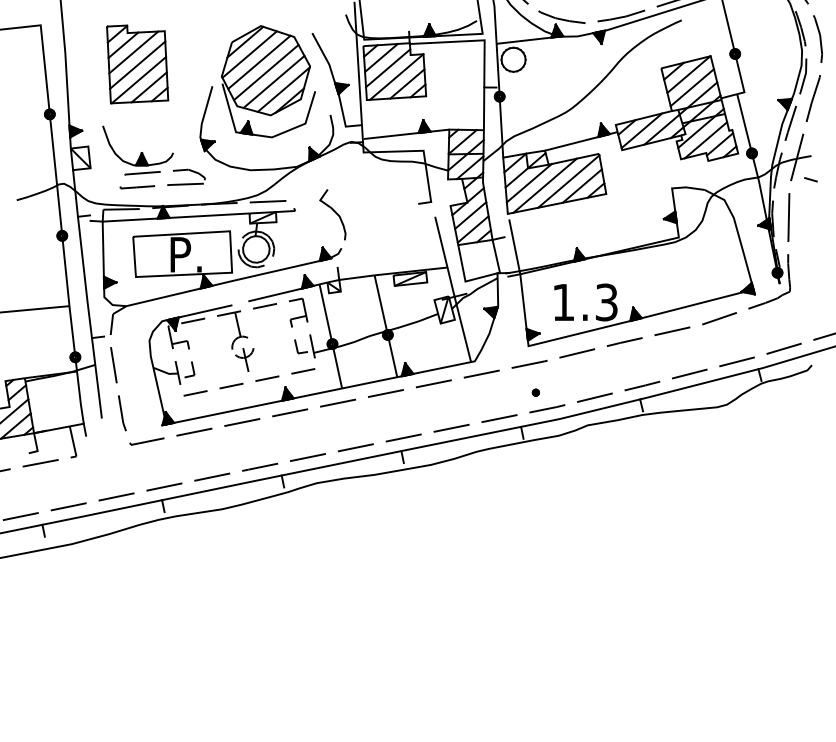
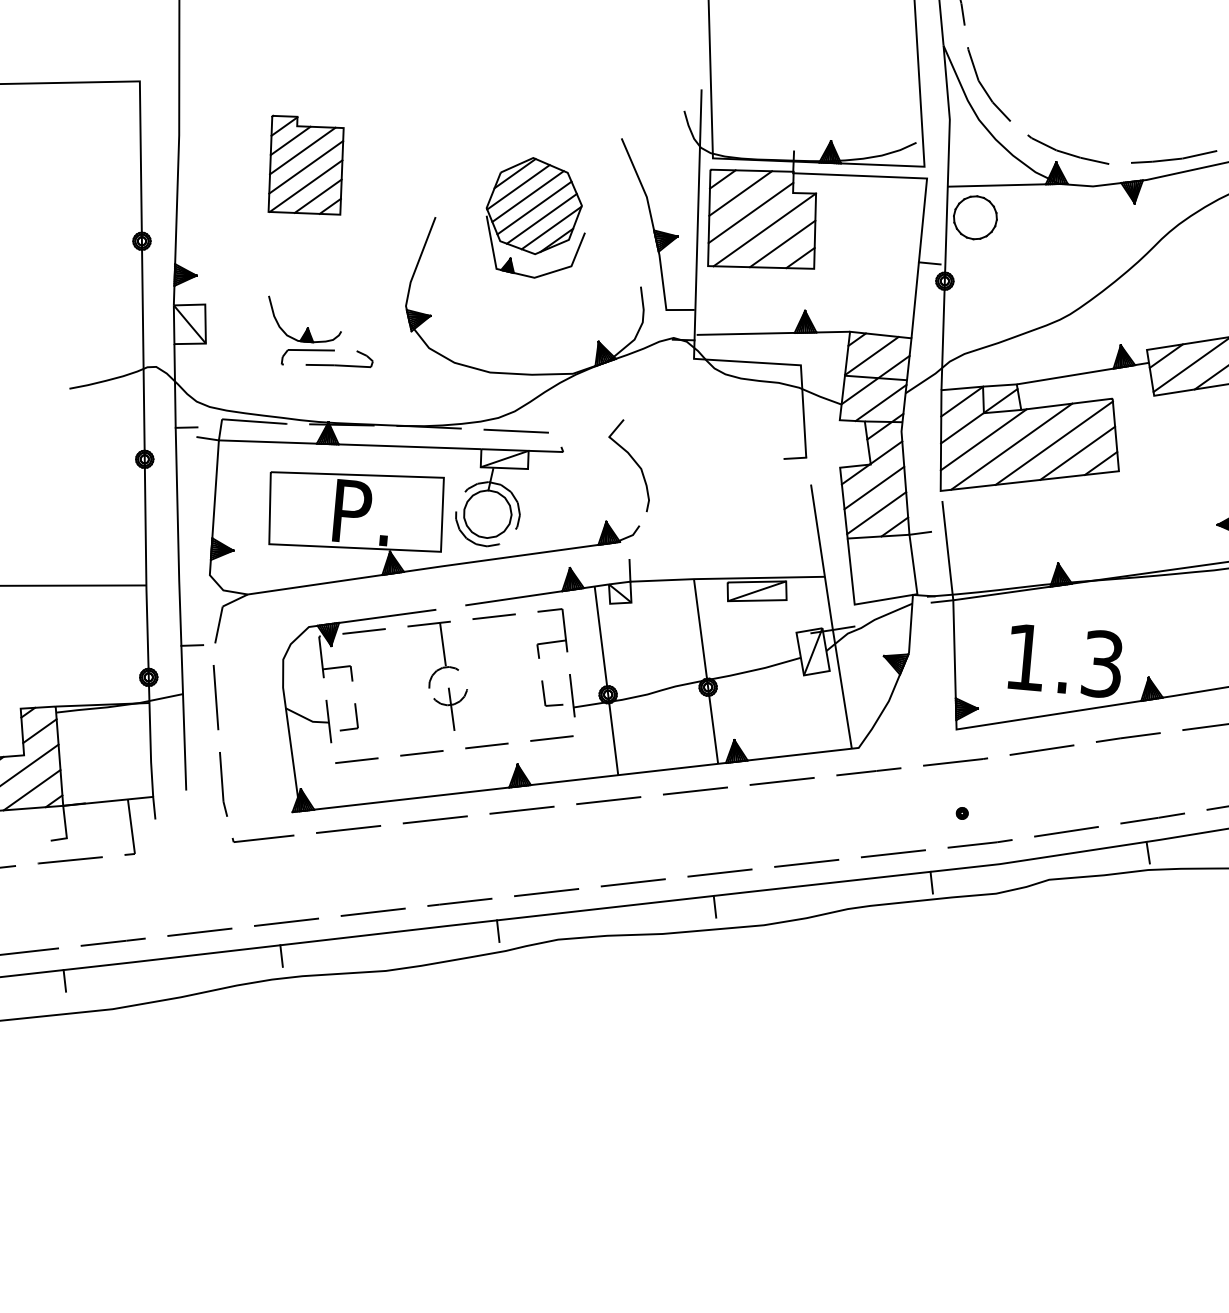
part: (137, 64) -> (305, 166), size x0.7
part: (268, 81) -> (536, 217), size x0.6
part: (153, 157) -> (319, 334), size x0.6

